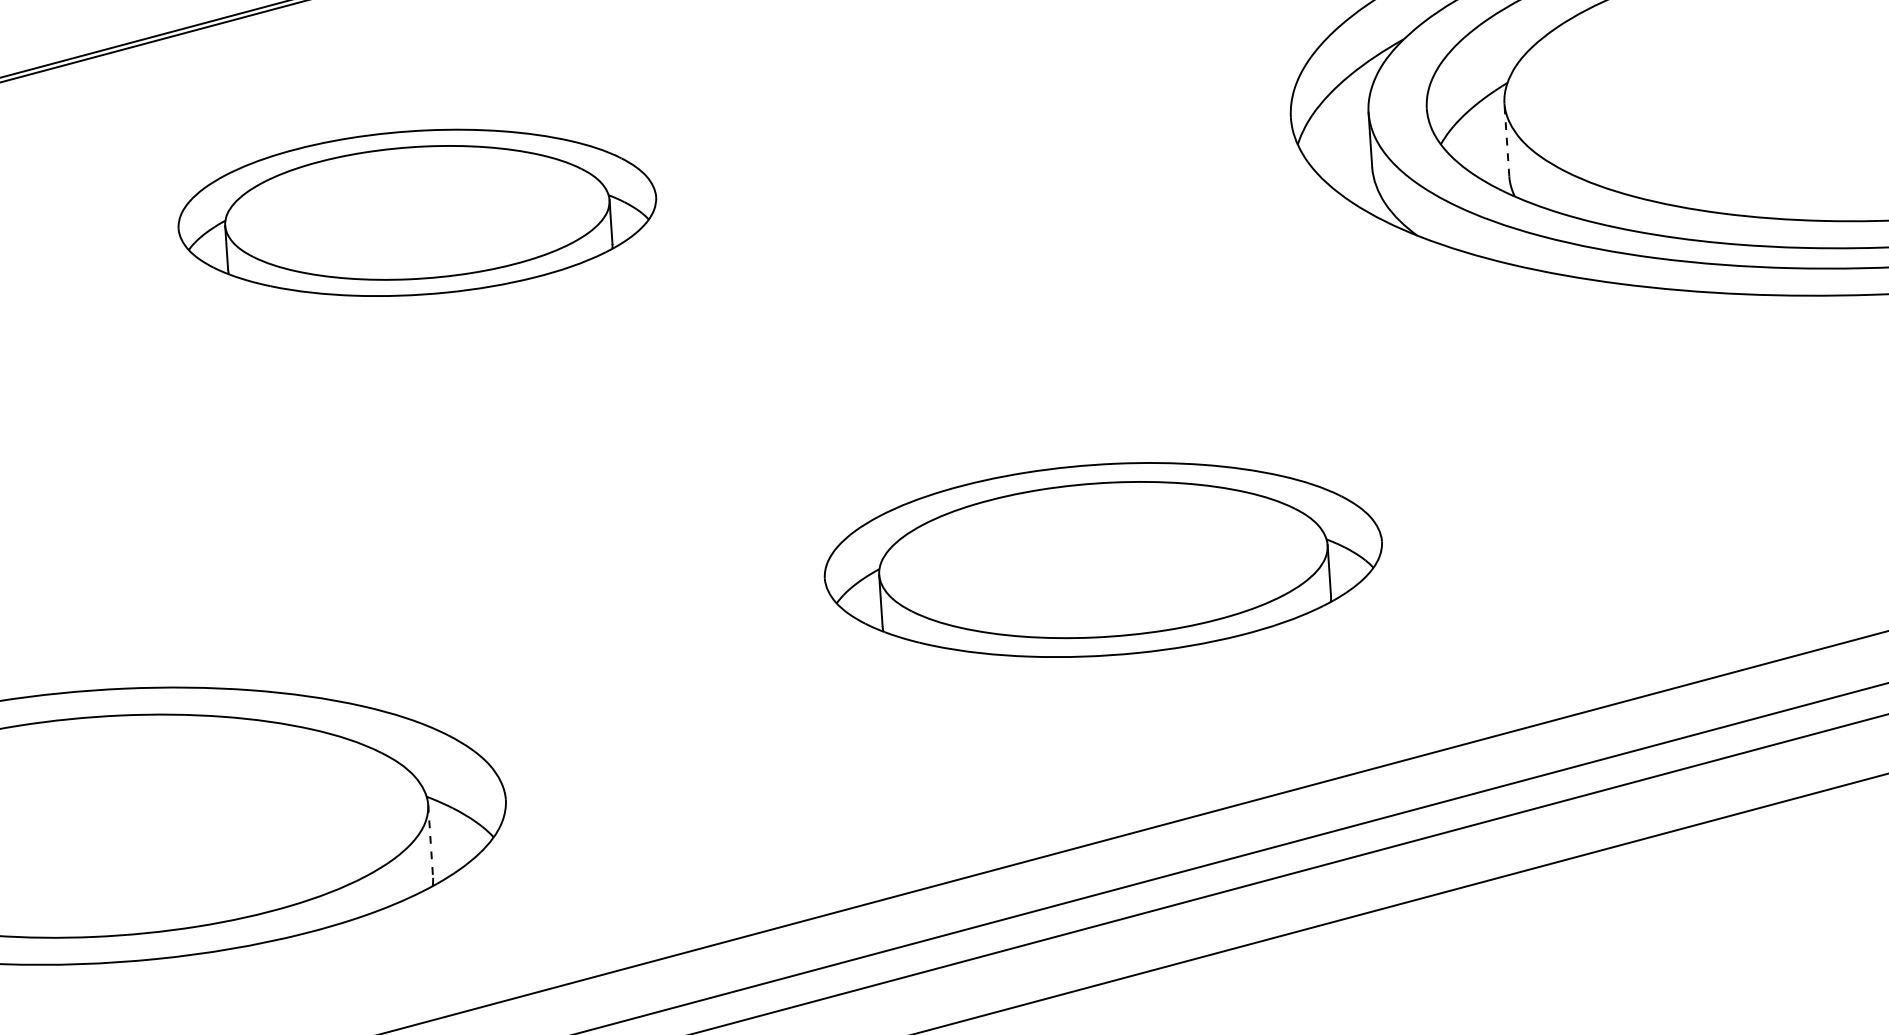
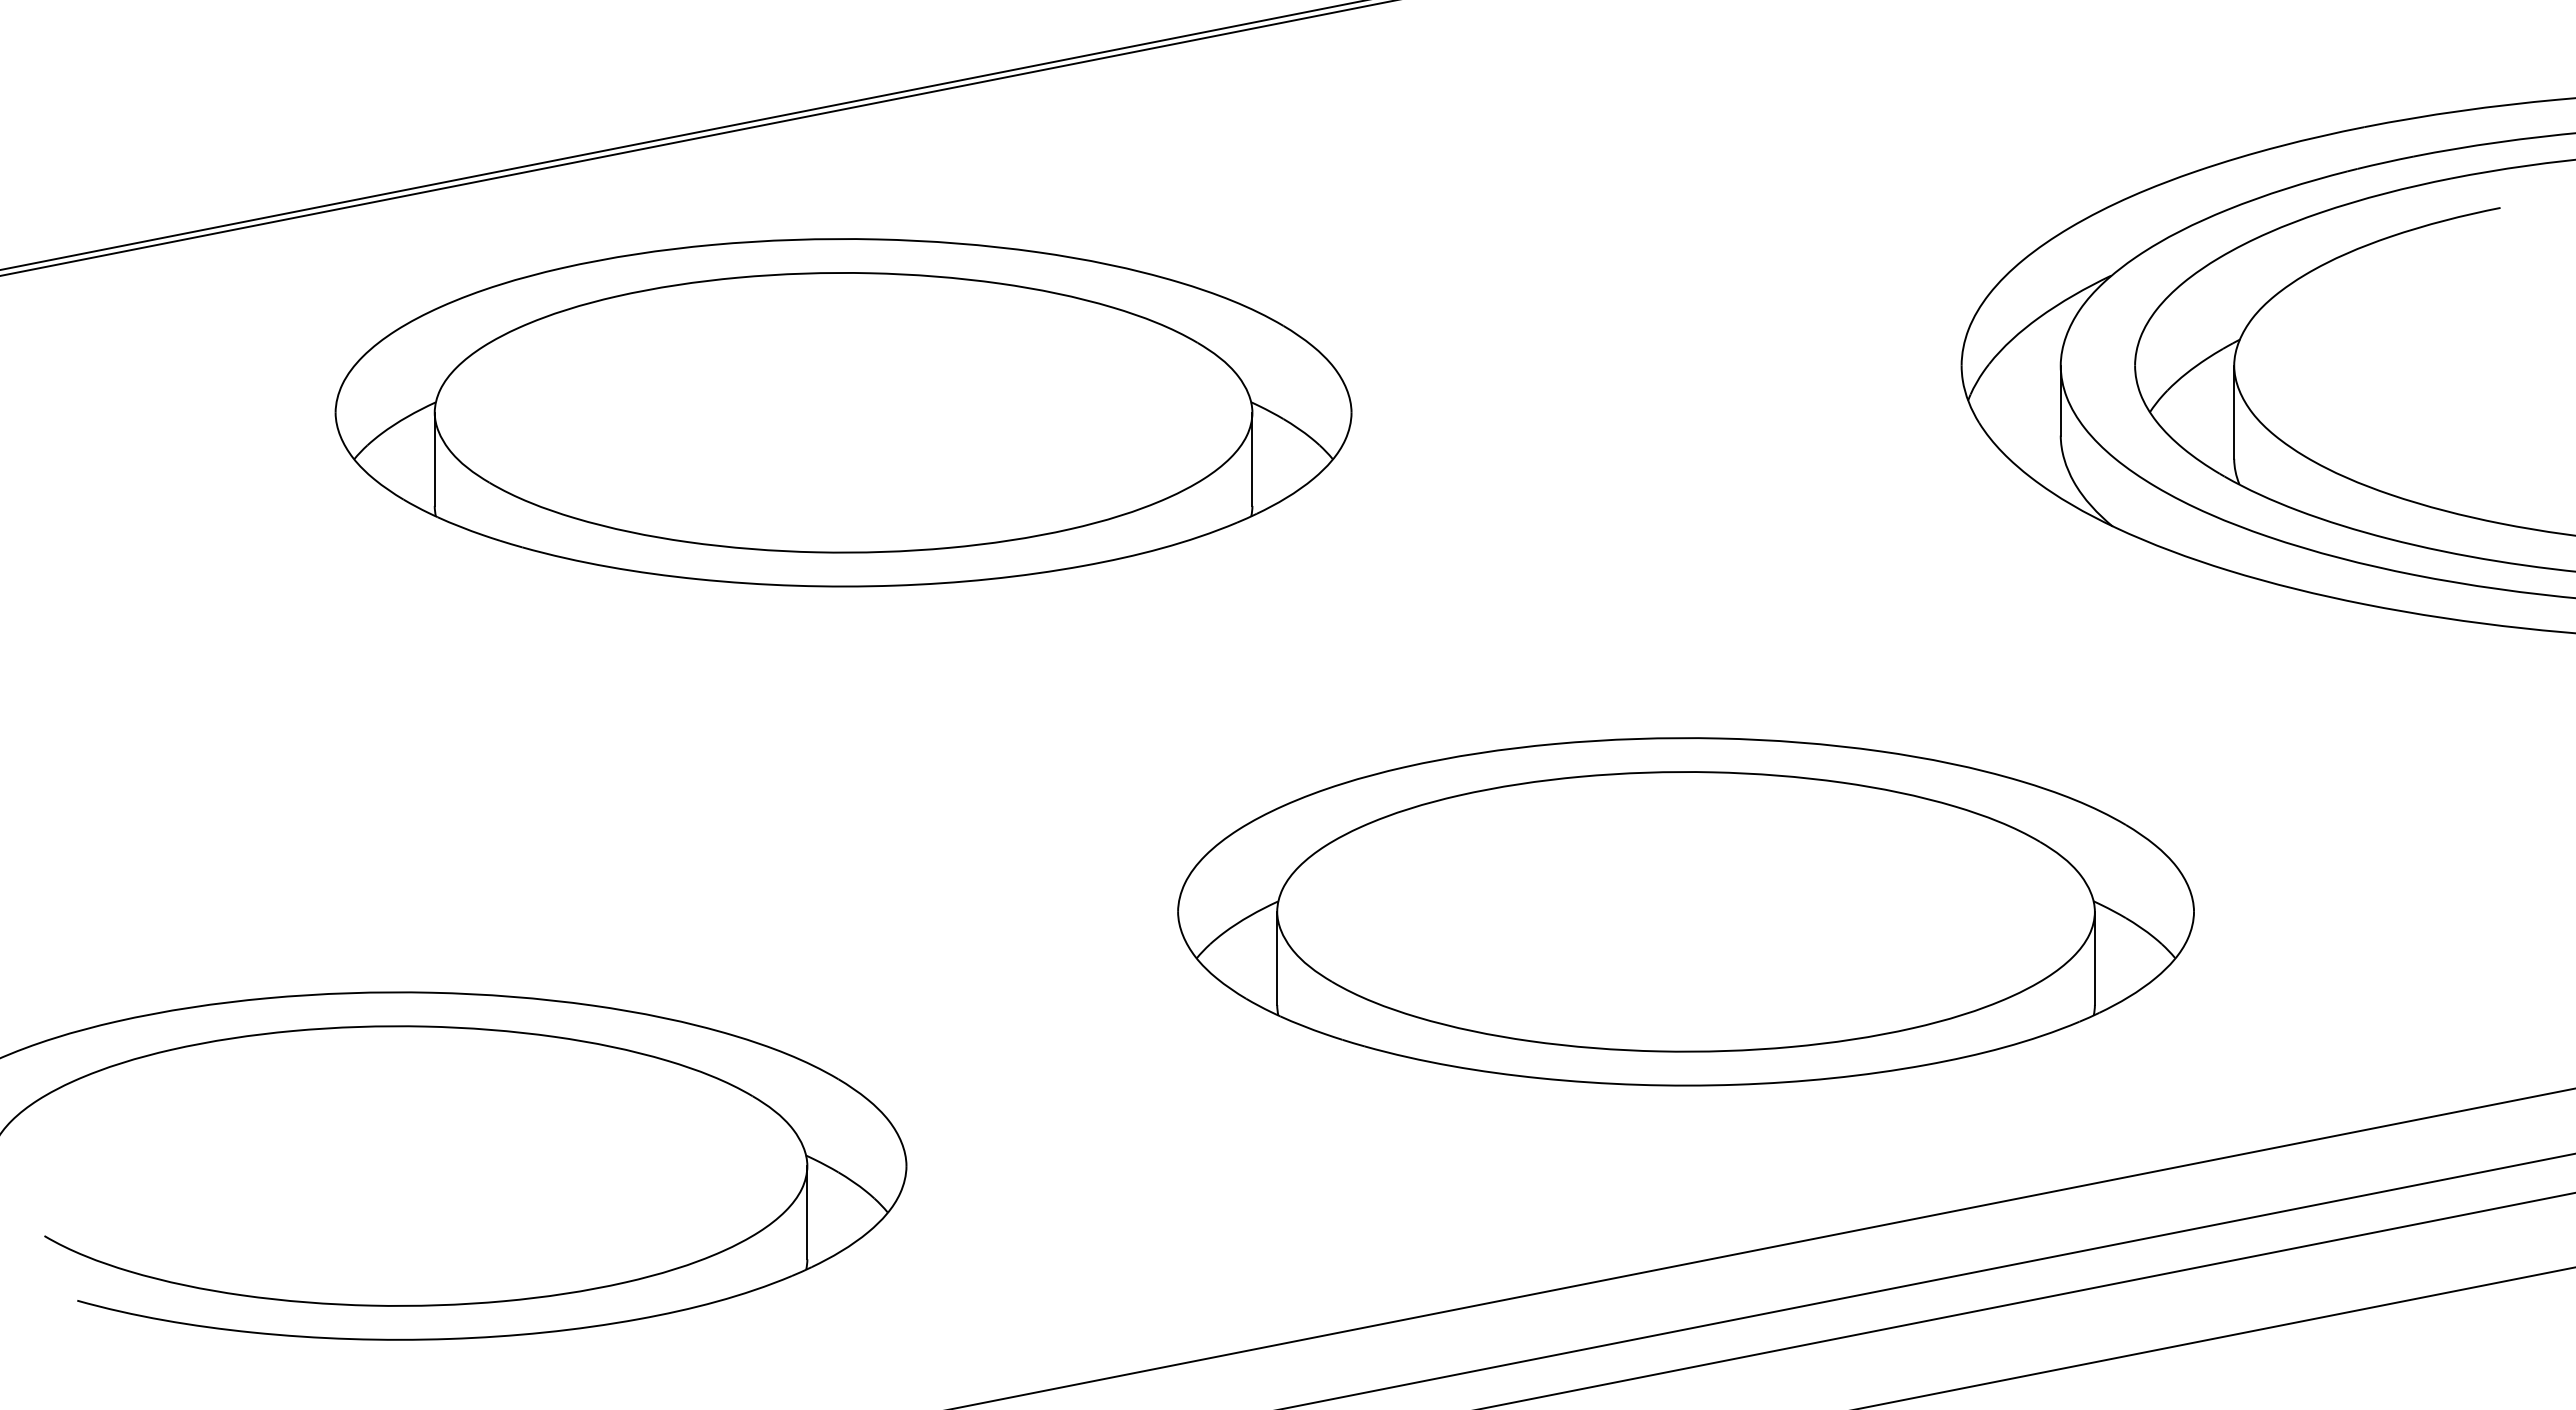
line: (1507, 140) -> (2234, 412), dashed -> solid
part: (417, 212) -> (843, 412), size x1.67
part: (1102, 559) -> (1685, 911), size x1.43
line: (430, 841) -> (807, 1212), dashed -> solid

